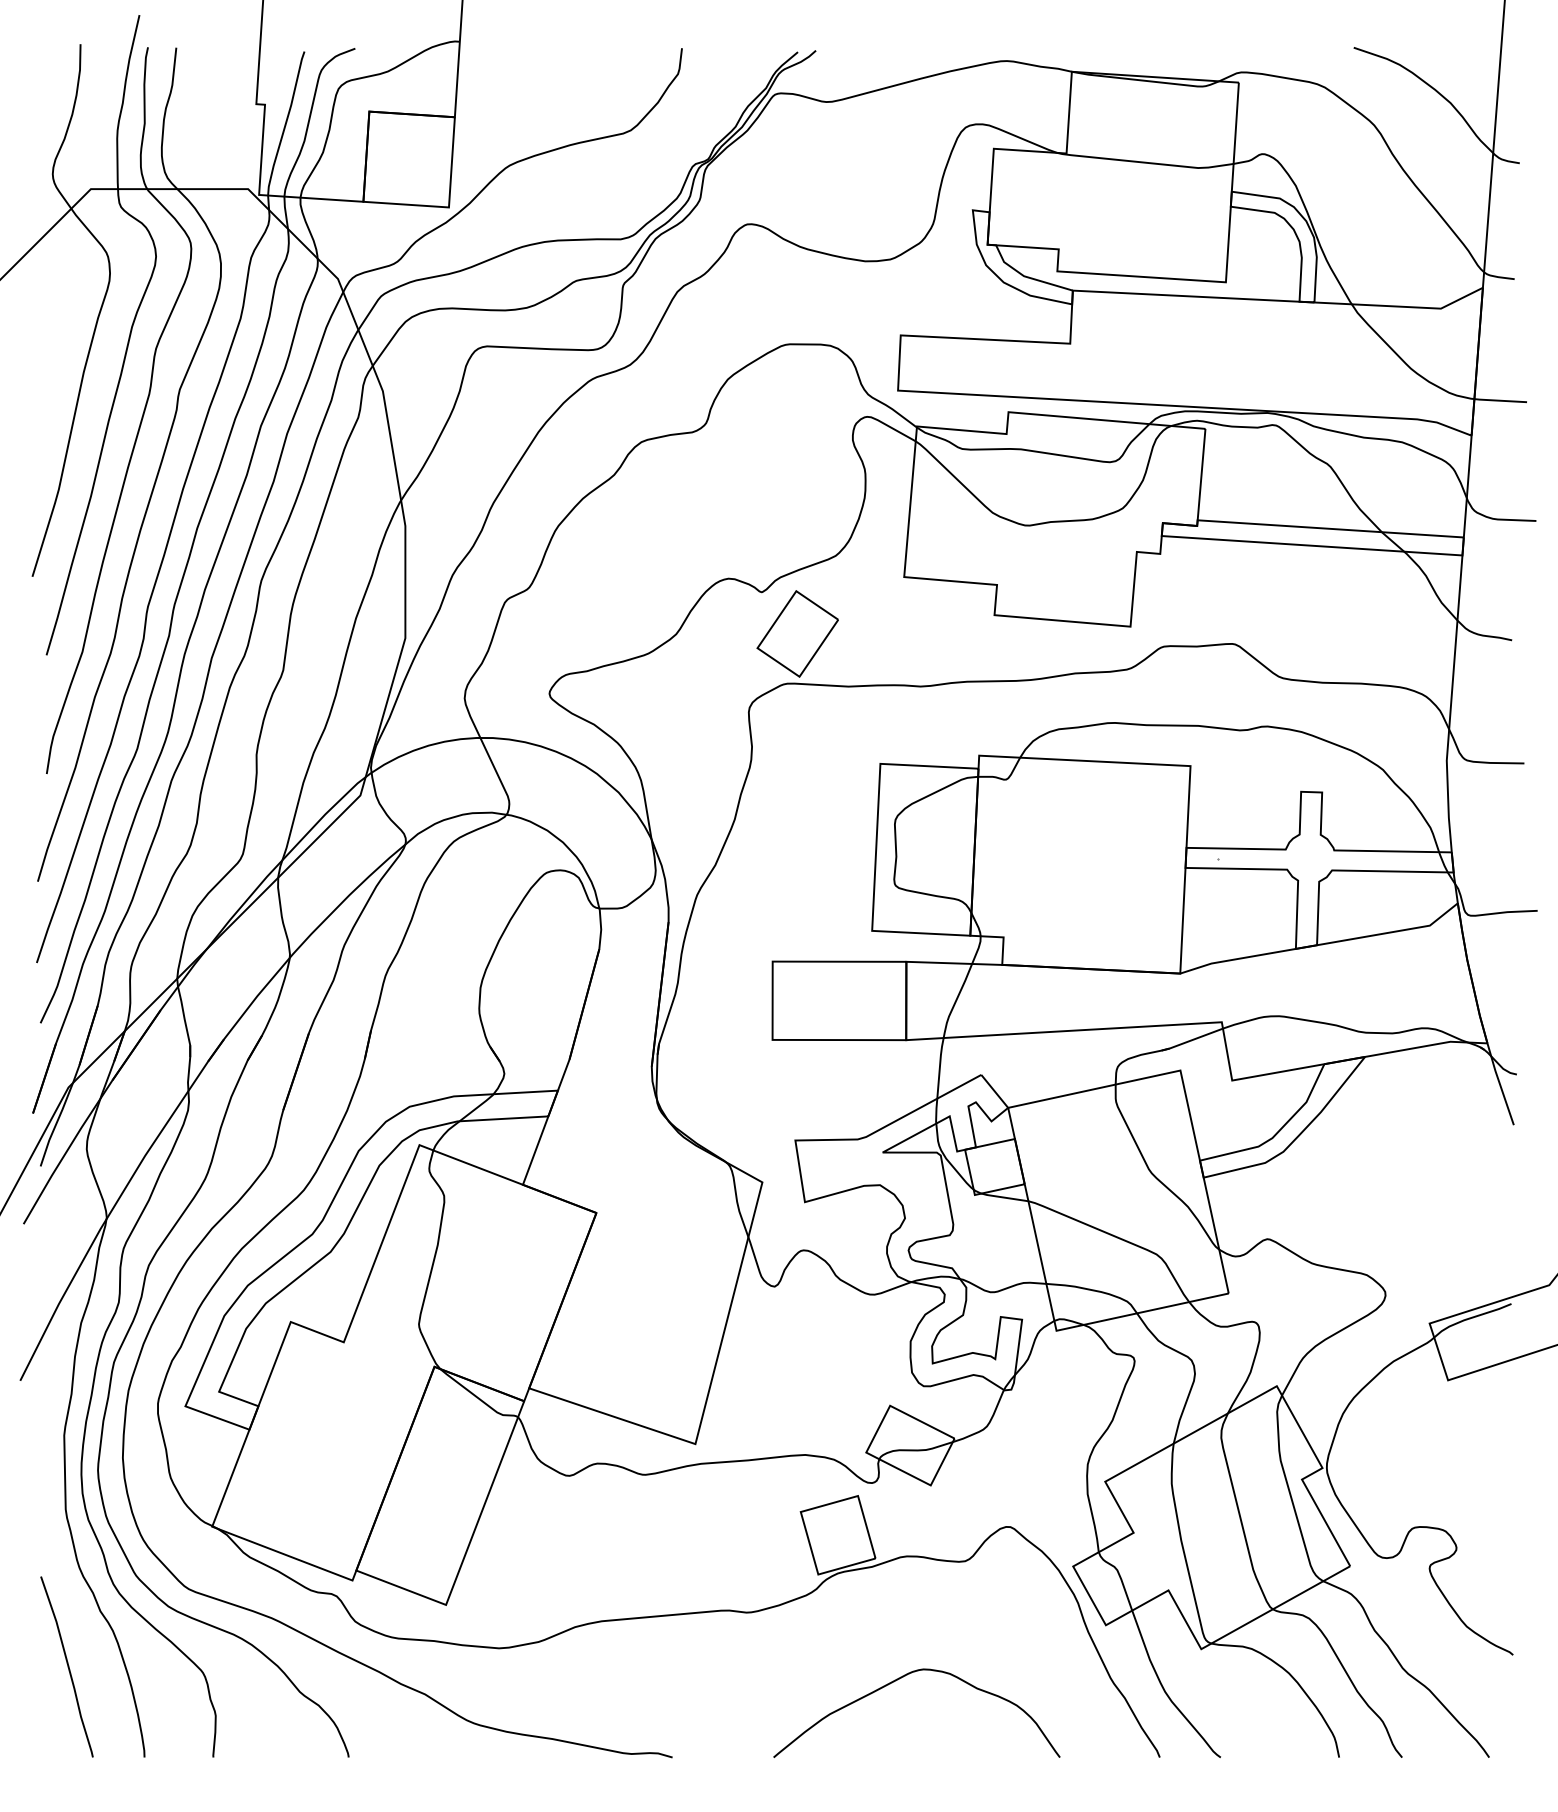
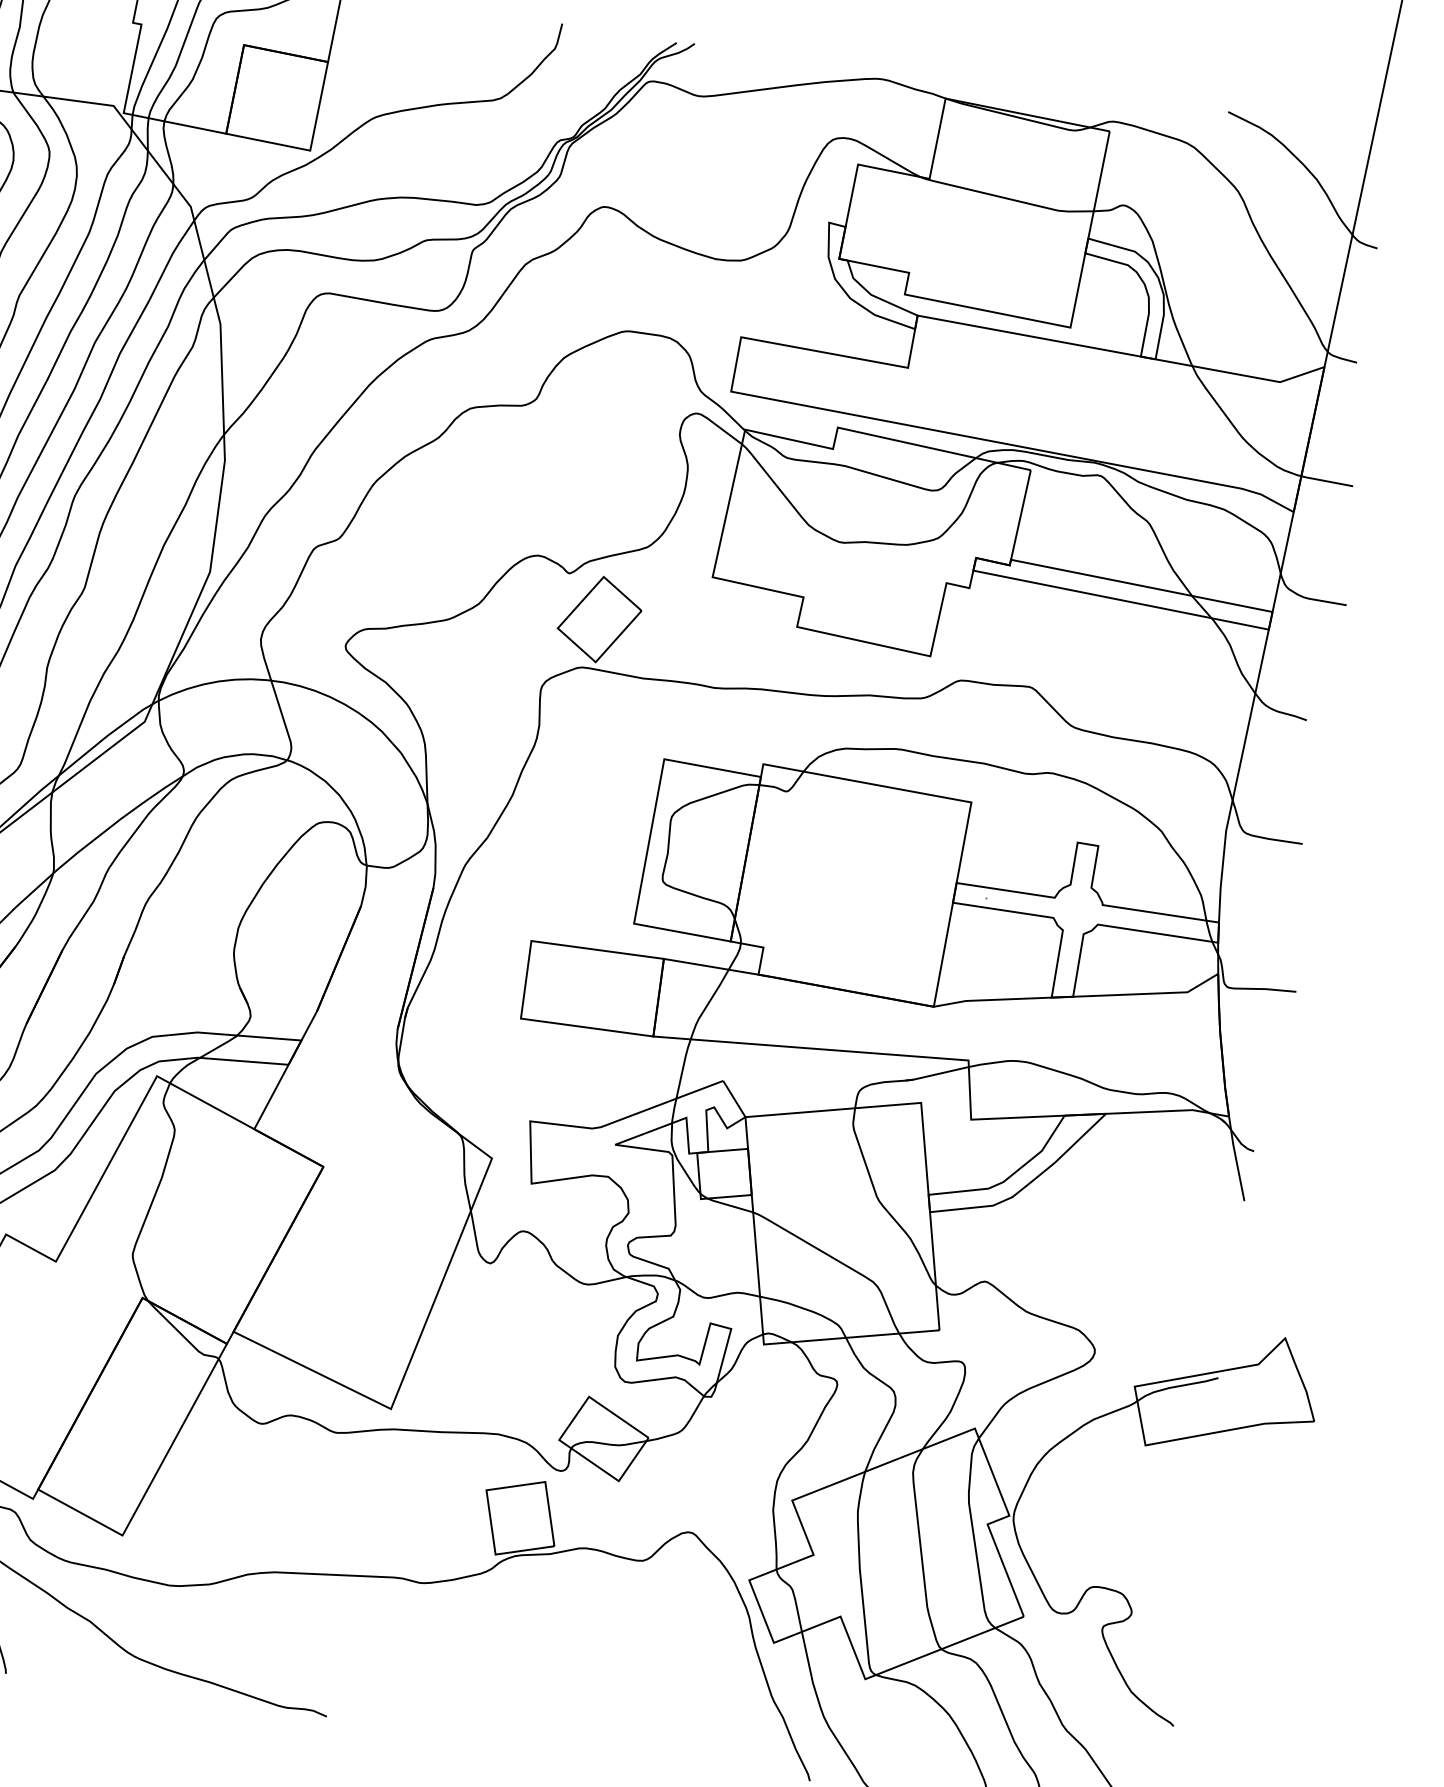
curve: (899, 1679) -> (562, 1669), removed

